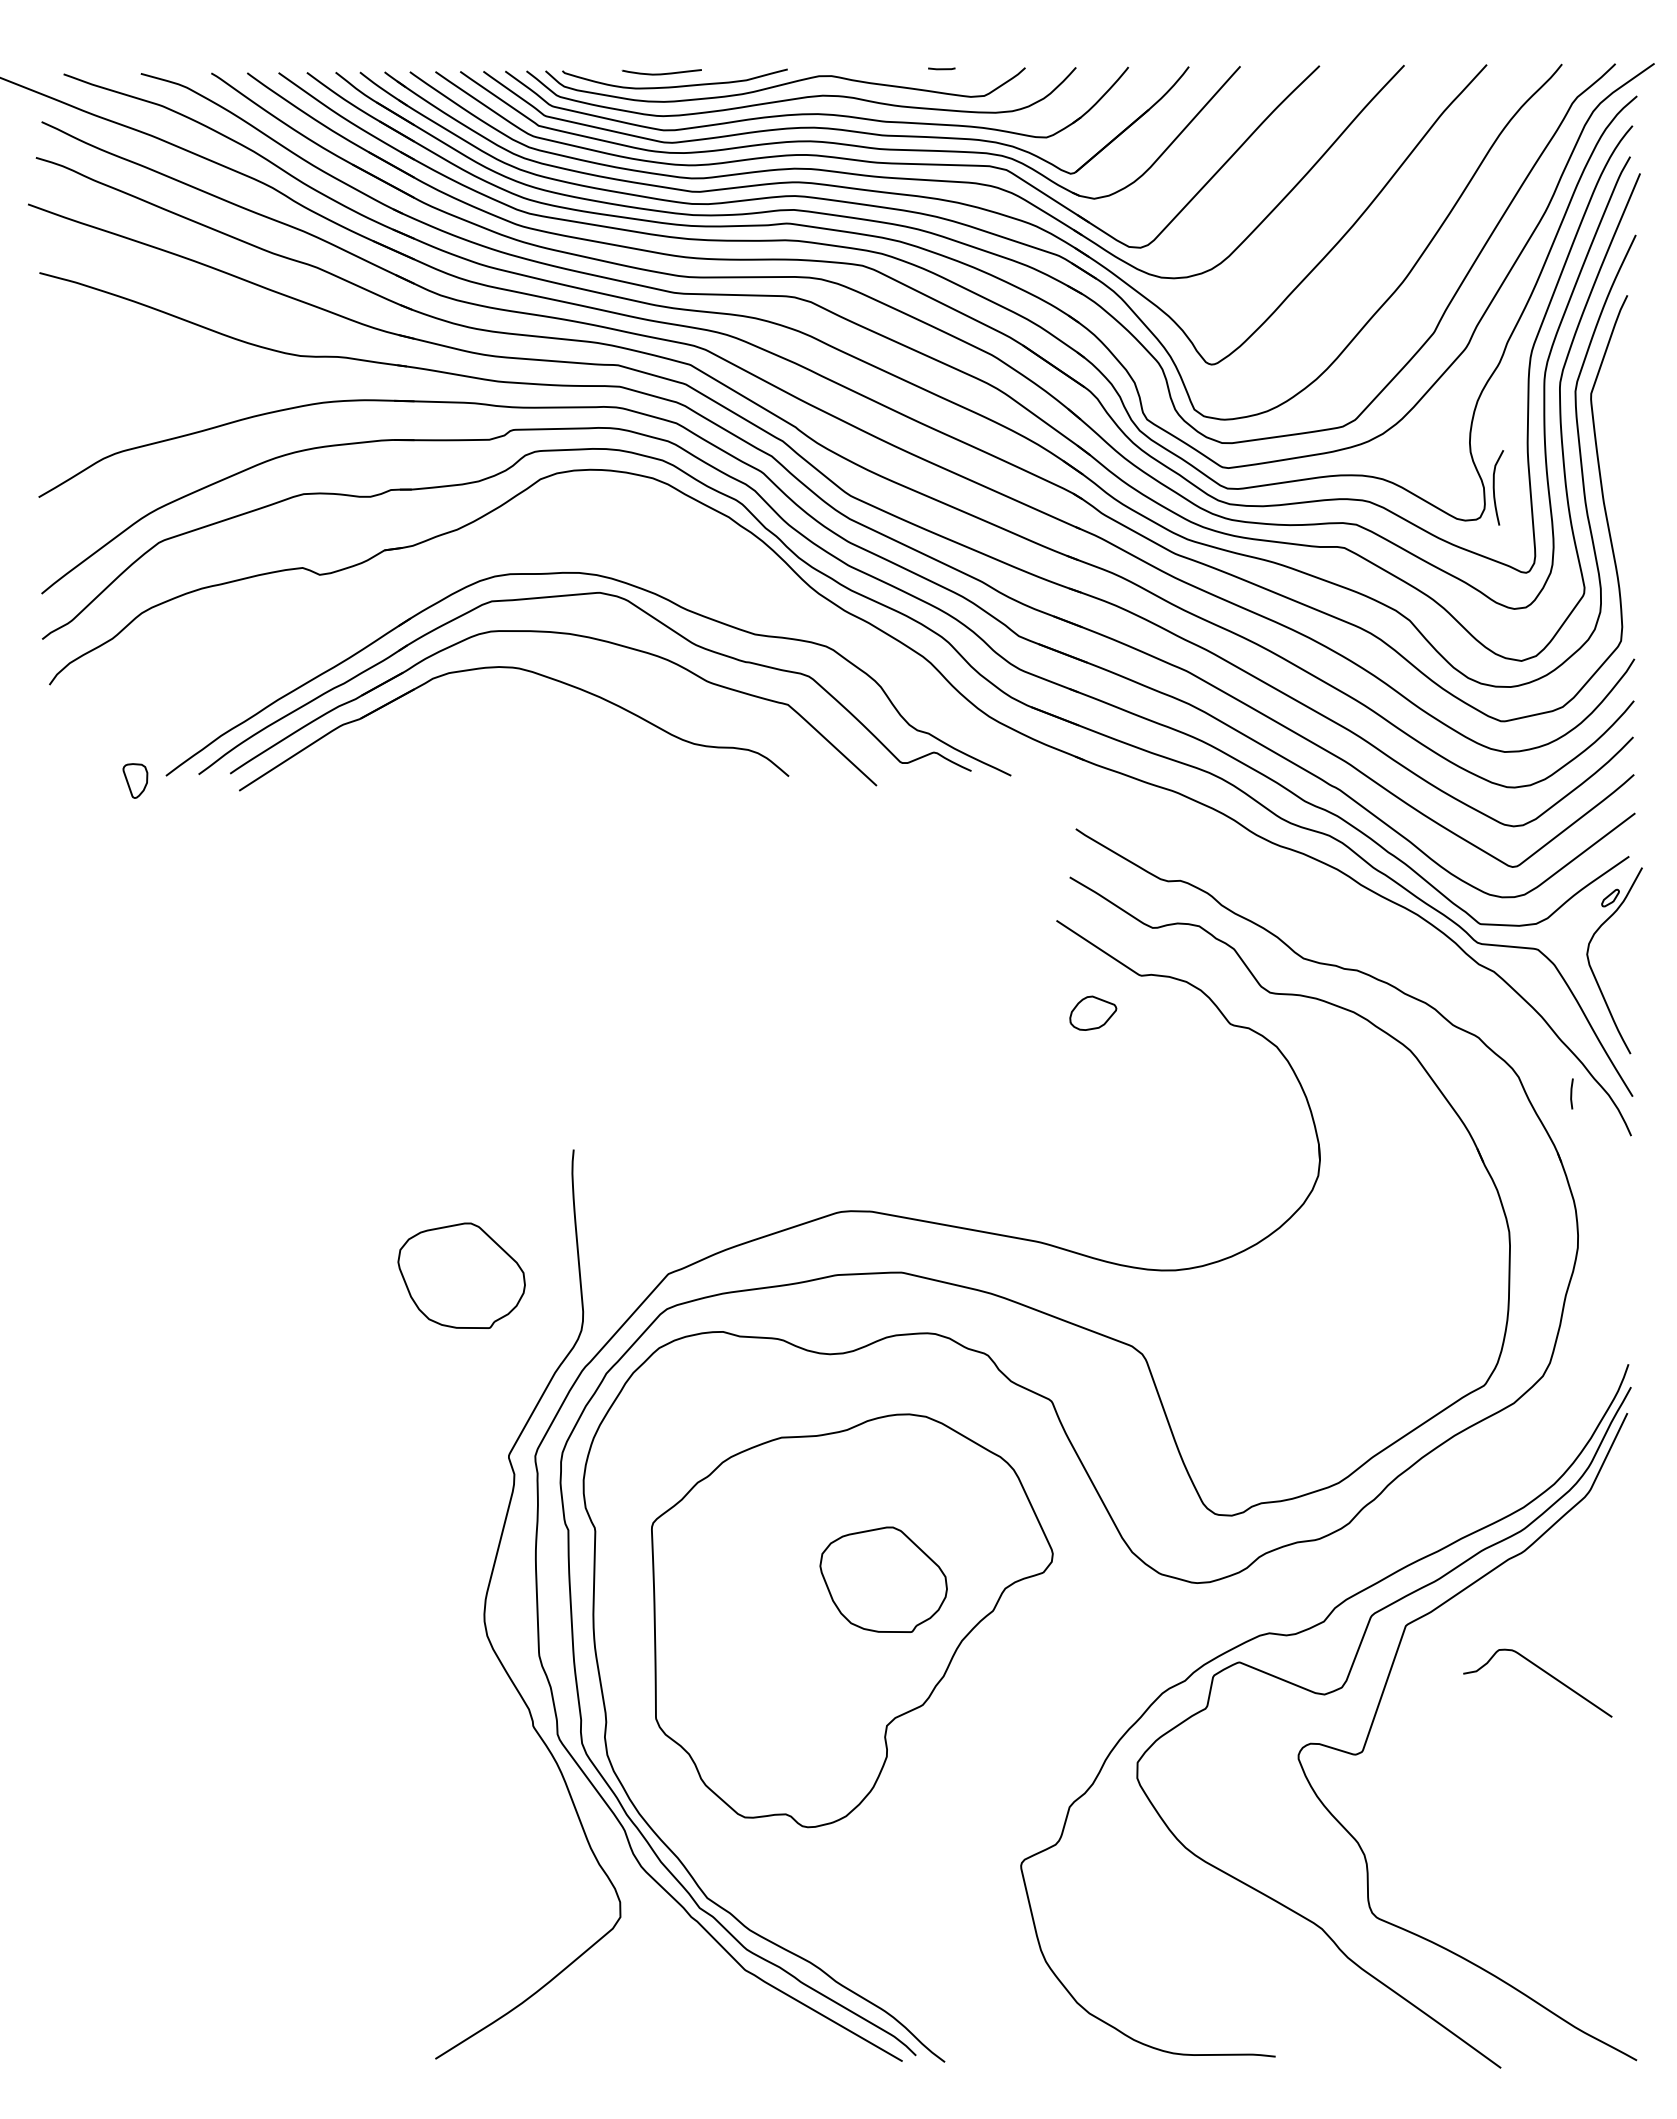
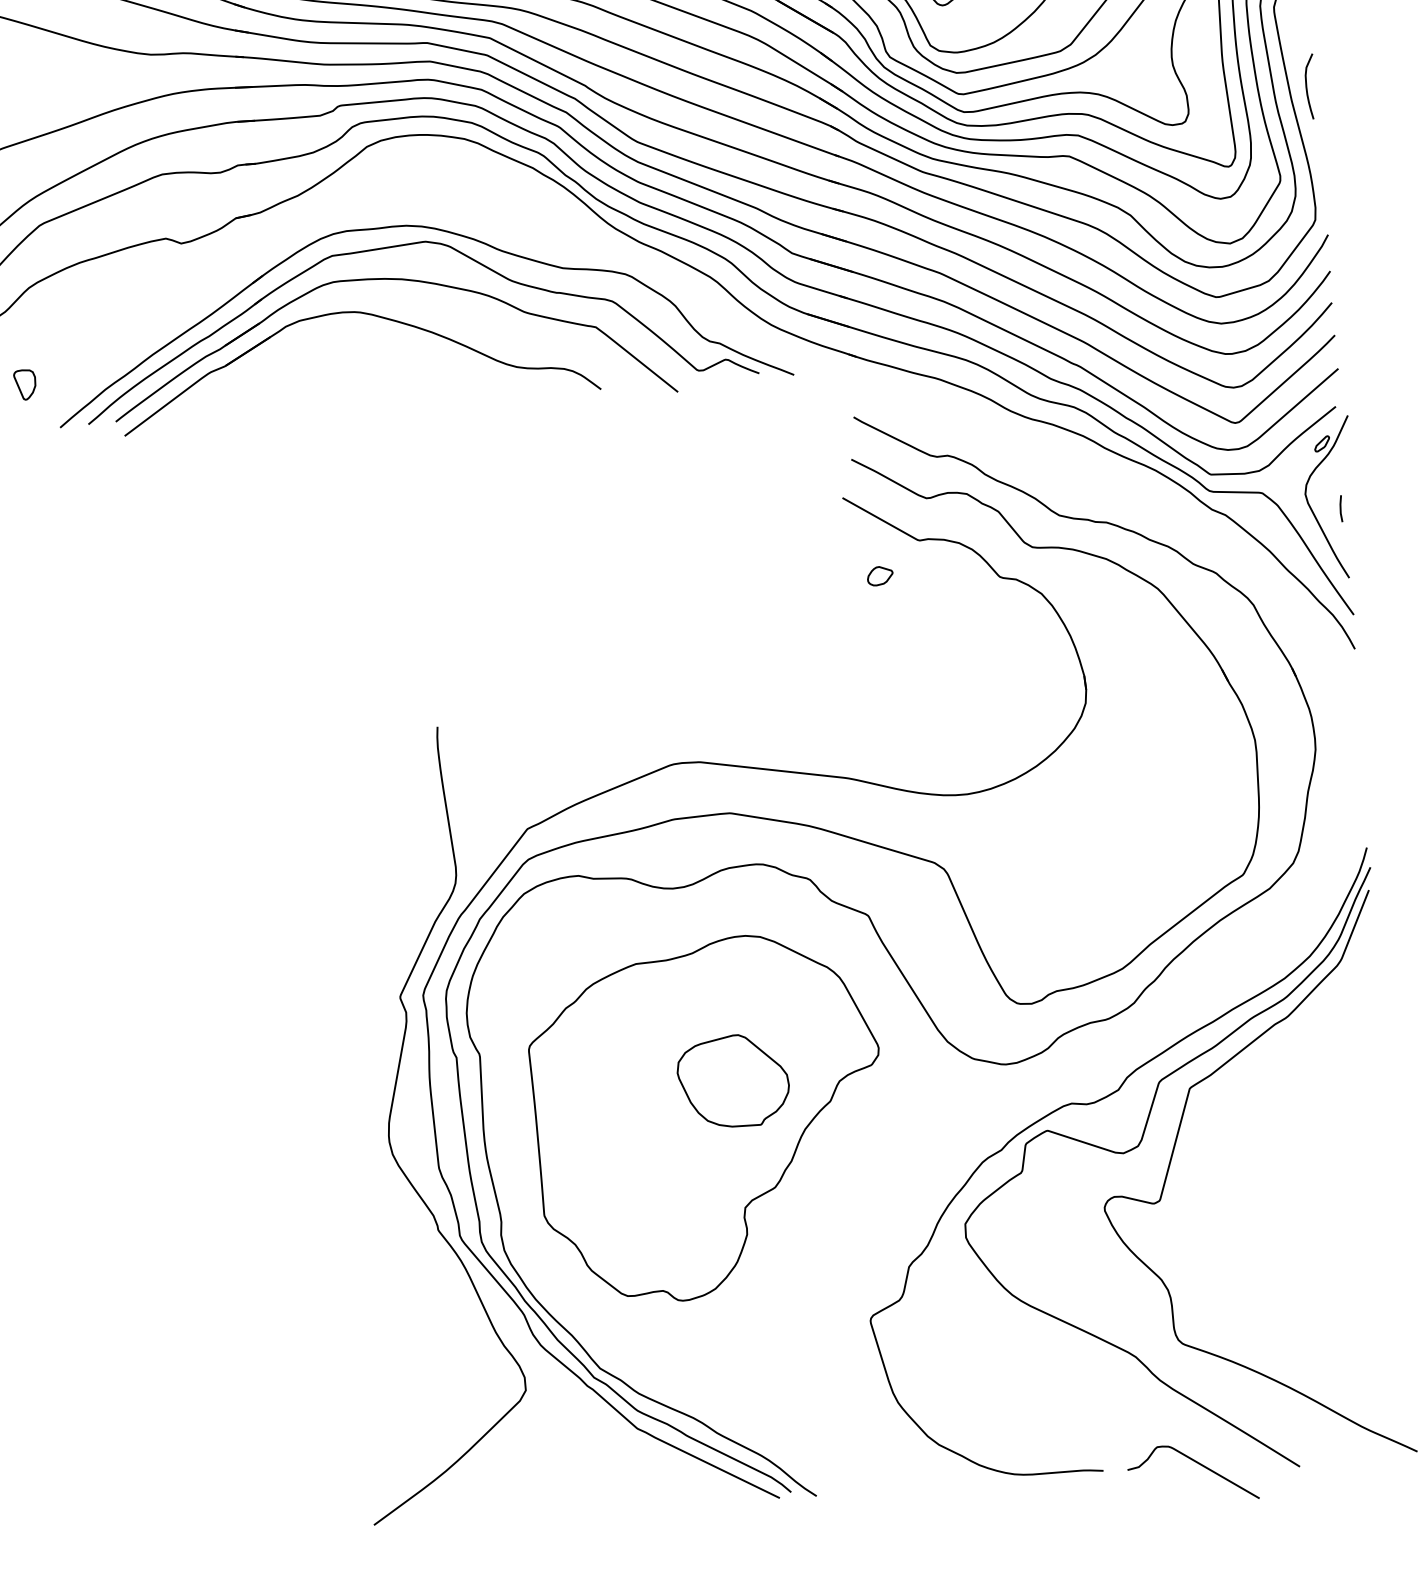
curve: (1494, 487) -> (1307, 86), moved
part: (135, 780) -> (25, 384), moved
part: (1093, 1012) -> (880, 575), size x0.62
line: (1571, 1093) -> (1340, 508), moved
part: (461, 1275) -> (347, 843), removed
curve: (1545, 1673) -> (1198, 1464), moved

